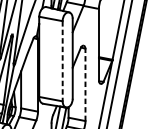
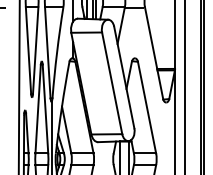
line: (62, 61) -> (112, 83), dashed -> solid
line: (85, 84) -> (147, 107), dashed -> solid

